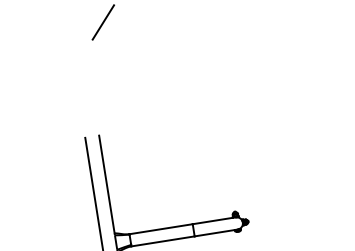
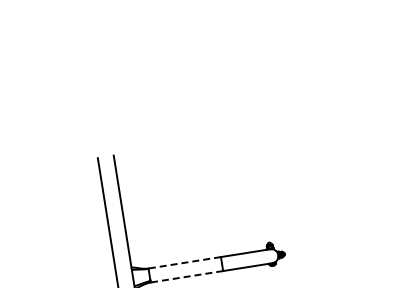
line: (103, 22) -> (118, 25), removed
line: (160, 228) -> (184, 262), solid -> dashed
line: (162, 241) -> (186, 276), solid -> dashed

